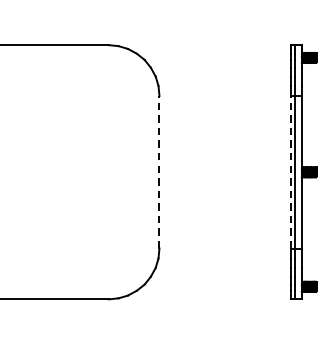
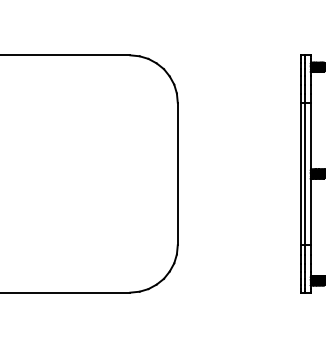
line: (159, 171) -> (177, 173), dashed -> solid
line: (290, 171) -> (300, 173), dashed -> solid

